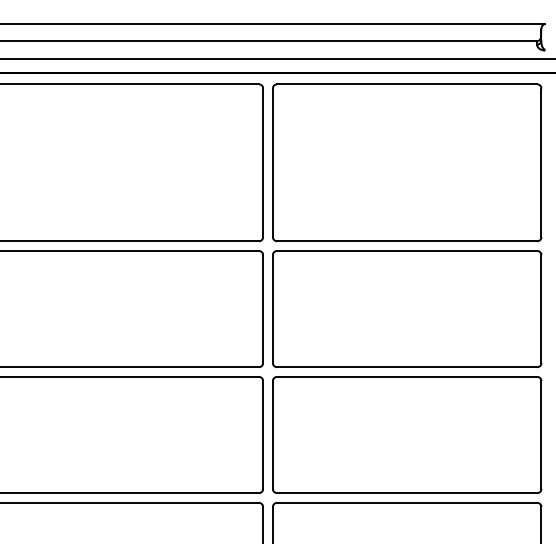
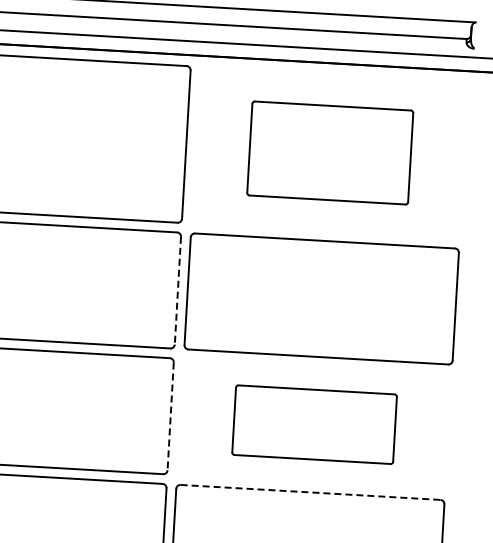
part: (407, 162) -> (330, 152), size x0.6
line: (263, 309) -> (178, 291), solid -> dashed
part: (407, 434) -> (314, 424), size x0.6
line: (263, 435) -> (171, 416), solid -> dashed
line: (407, 502) -> (310, 492), solid -> dashed

